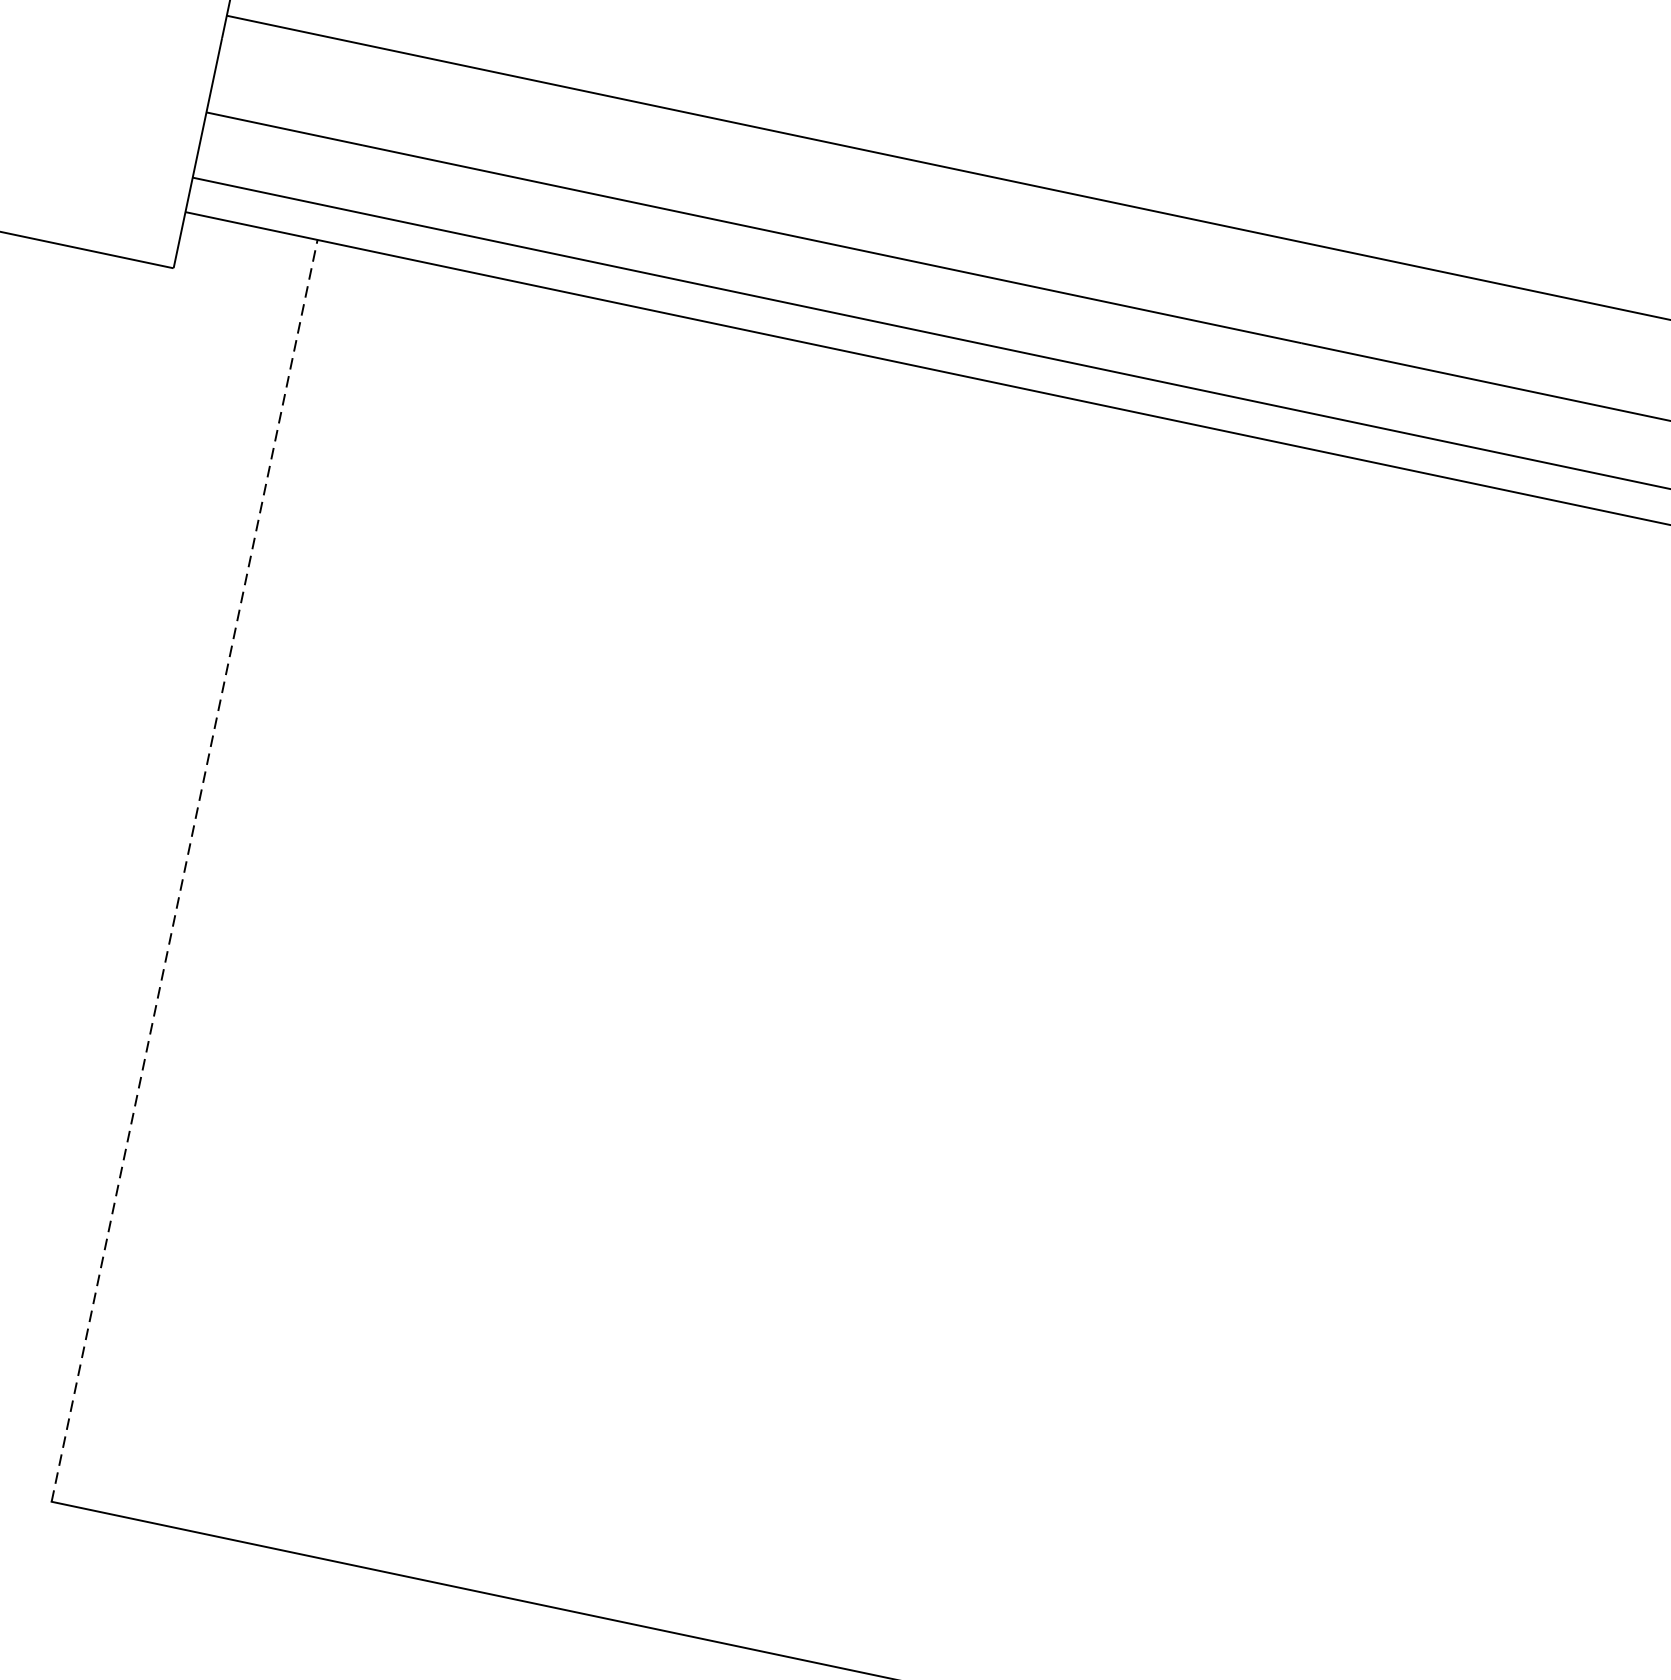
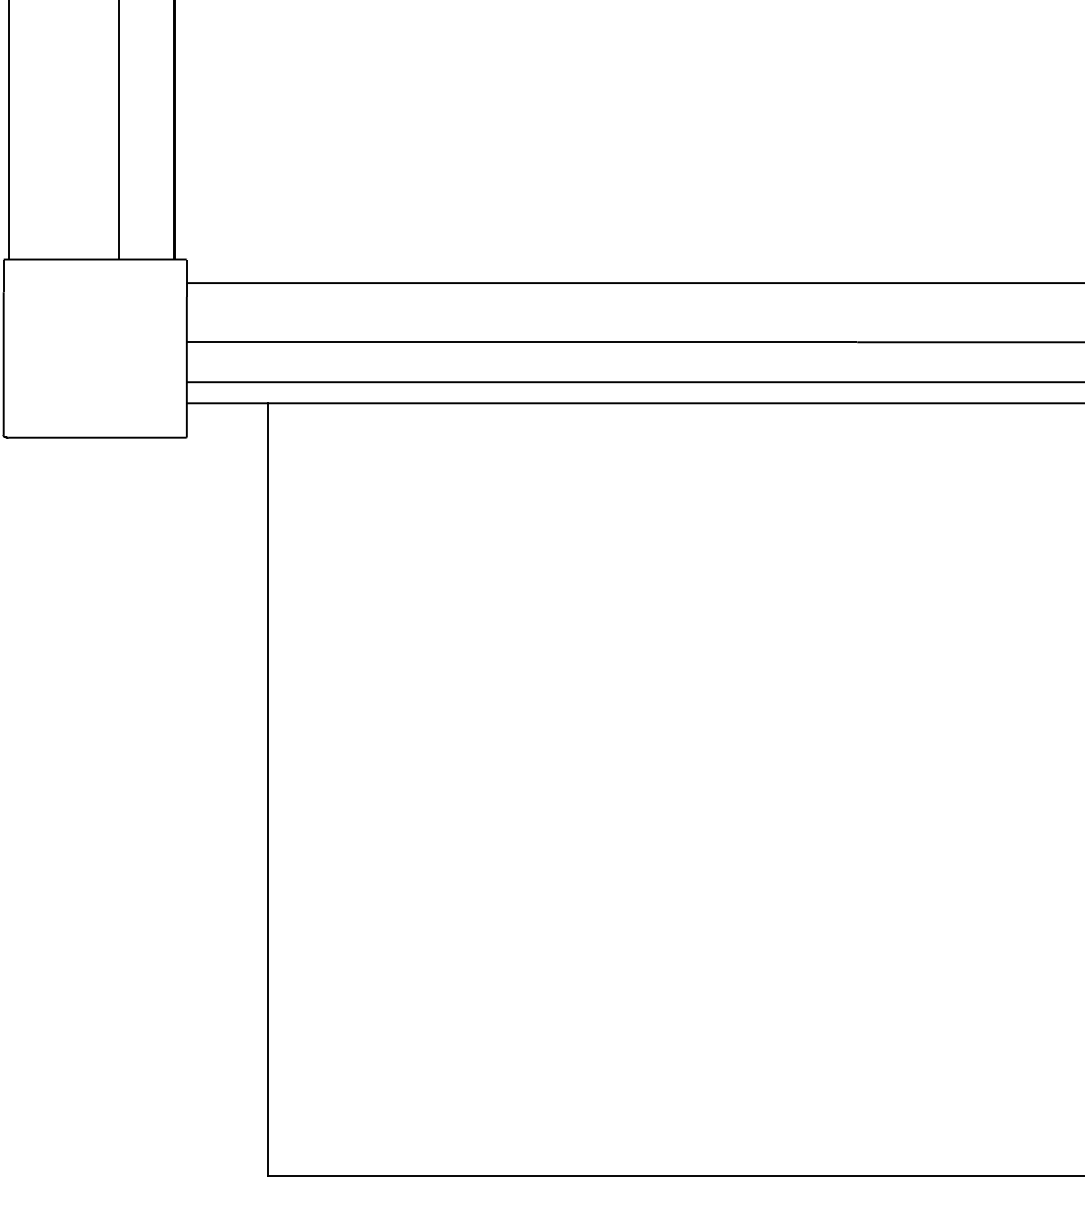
line: (184, 869) -> (267, 788), dashed -> solid

